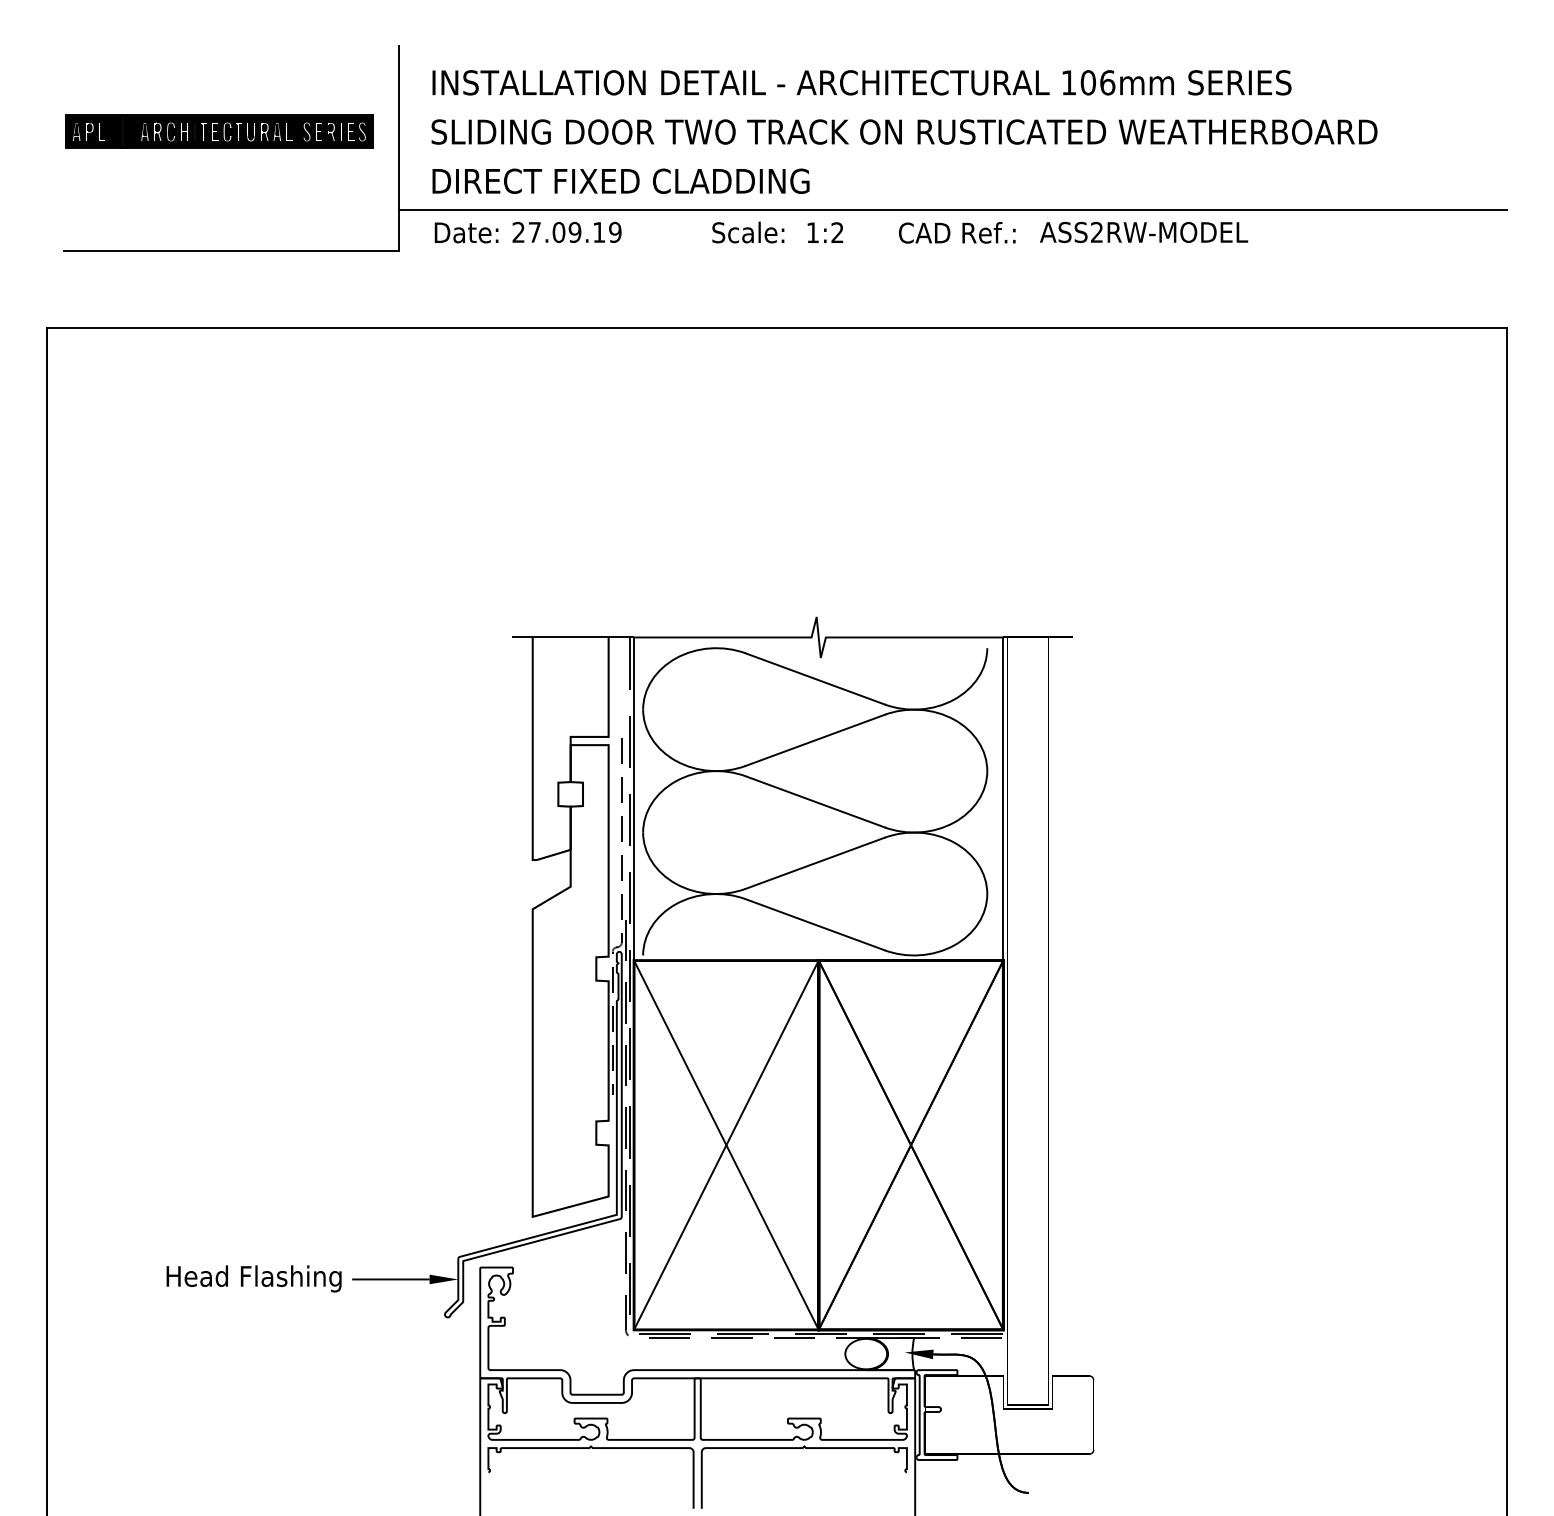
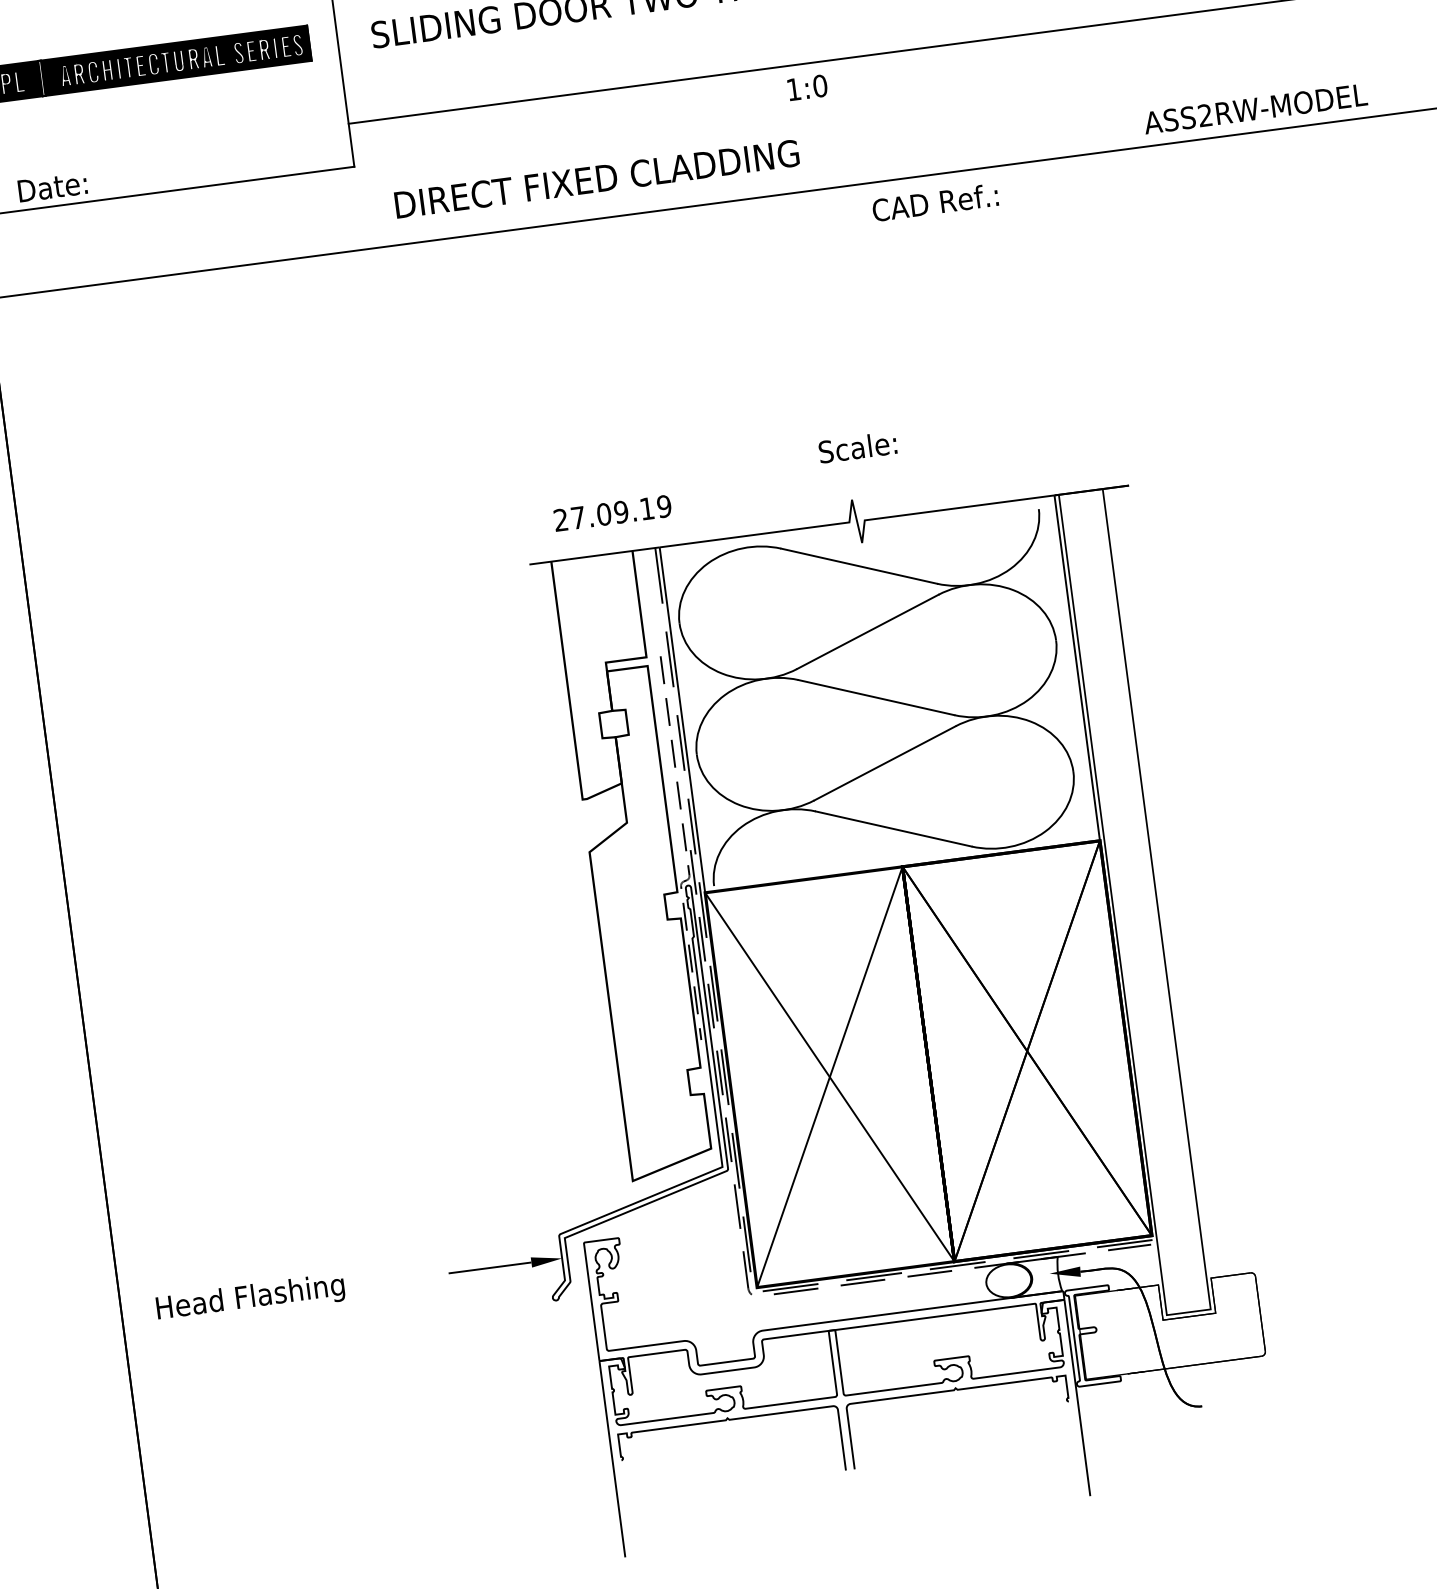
text: (620, 180) -> (596, 178), moved
text: (566, 231) -> (612, 512), moved
text: (1144, 231) -> (1255, 107), moved
text: (466, 232) -> (52, 186), moved
text: (748, 232) -> (857, 447), moved
text: (837, 232) -> (820, 85), 1:2 -> 1:0
text: (957, 232) -> (935, 202), moved
text: (253, 1278) -> (250, 1298), moved

